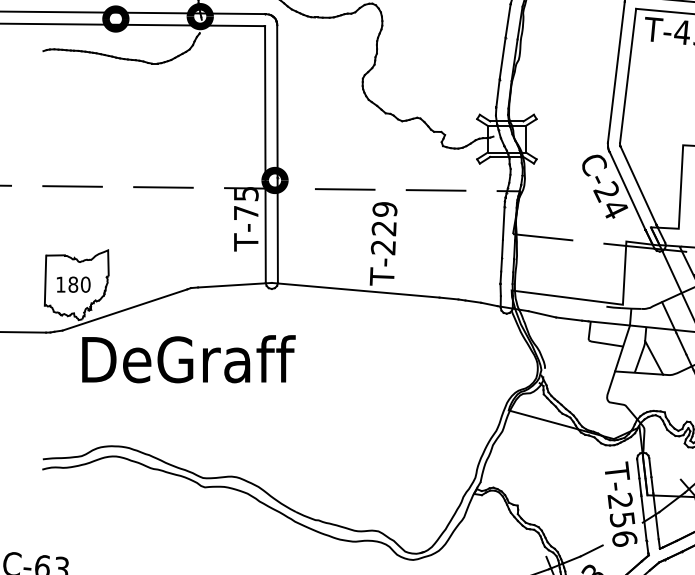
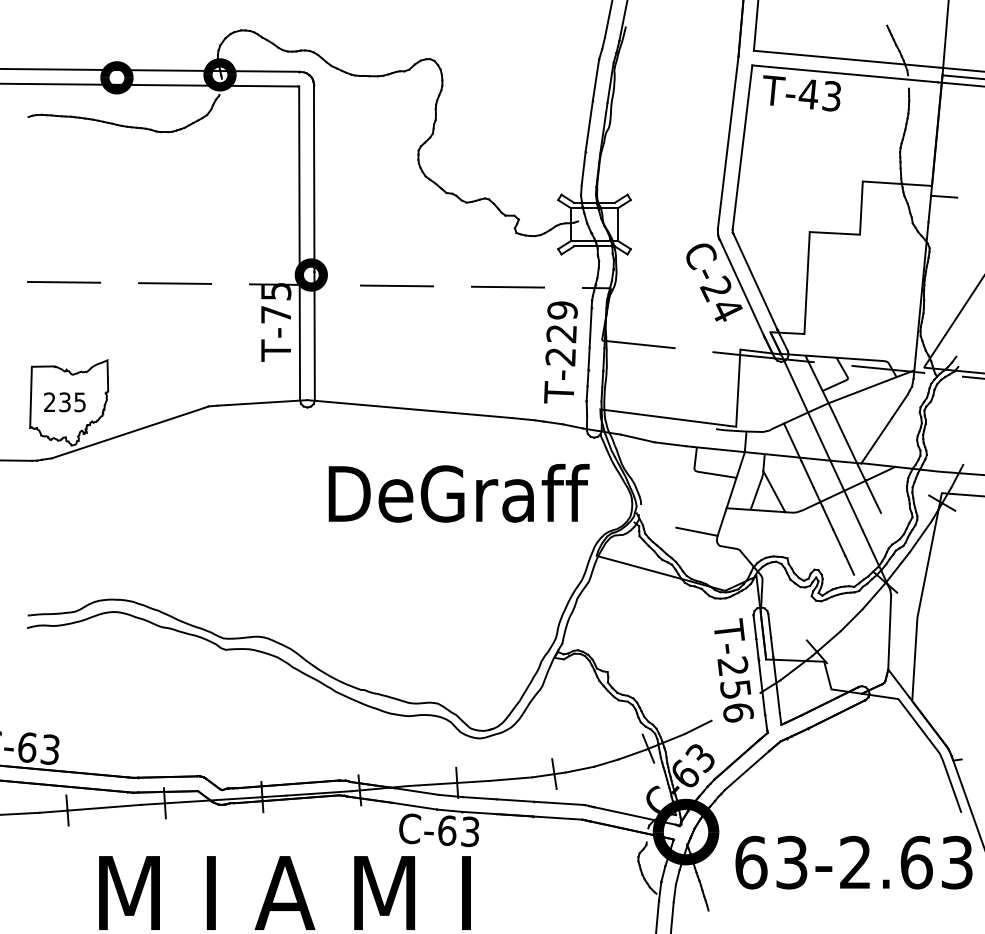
text: (383, 243) -> (560, 352), moved
text: (73, 284) -> (65, 402), 180 -> 235
text: (188, 359) -> (458, 493), moved
line: (590, 390) -> (696, 531), added

